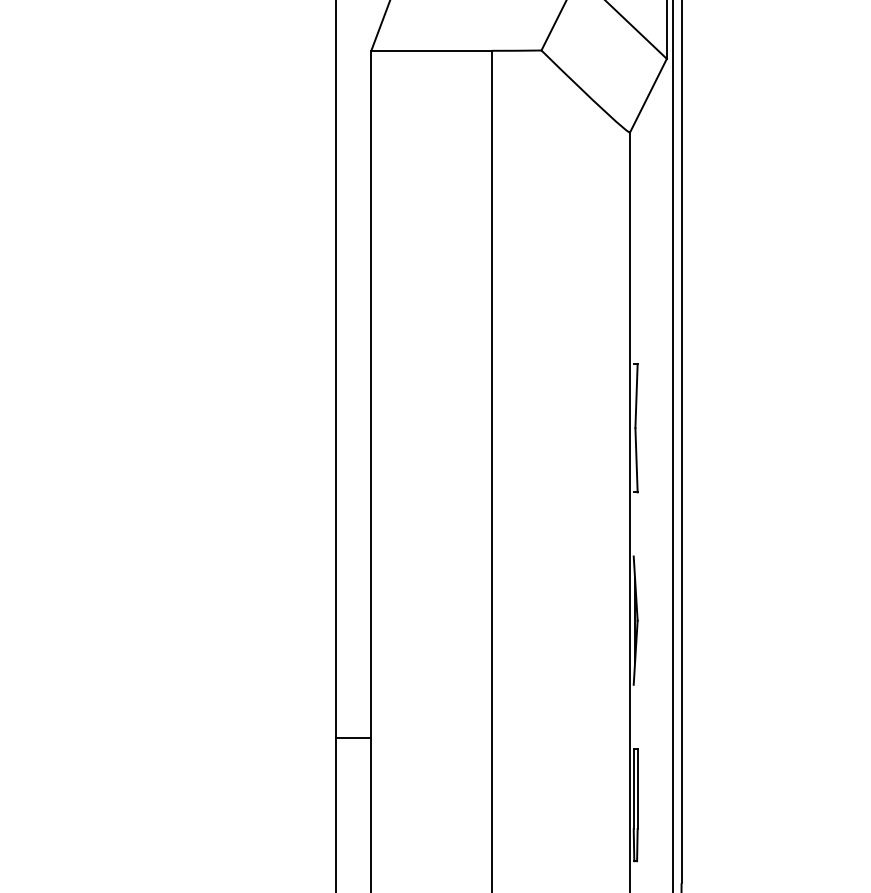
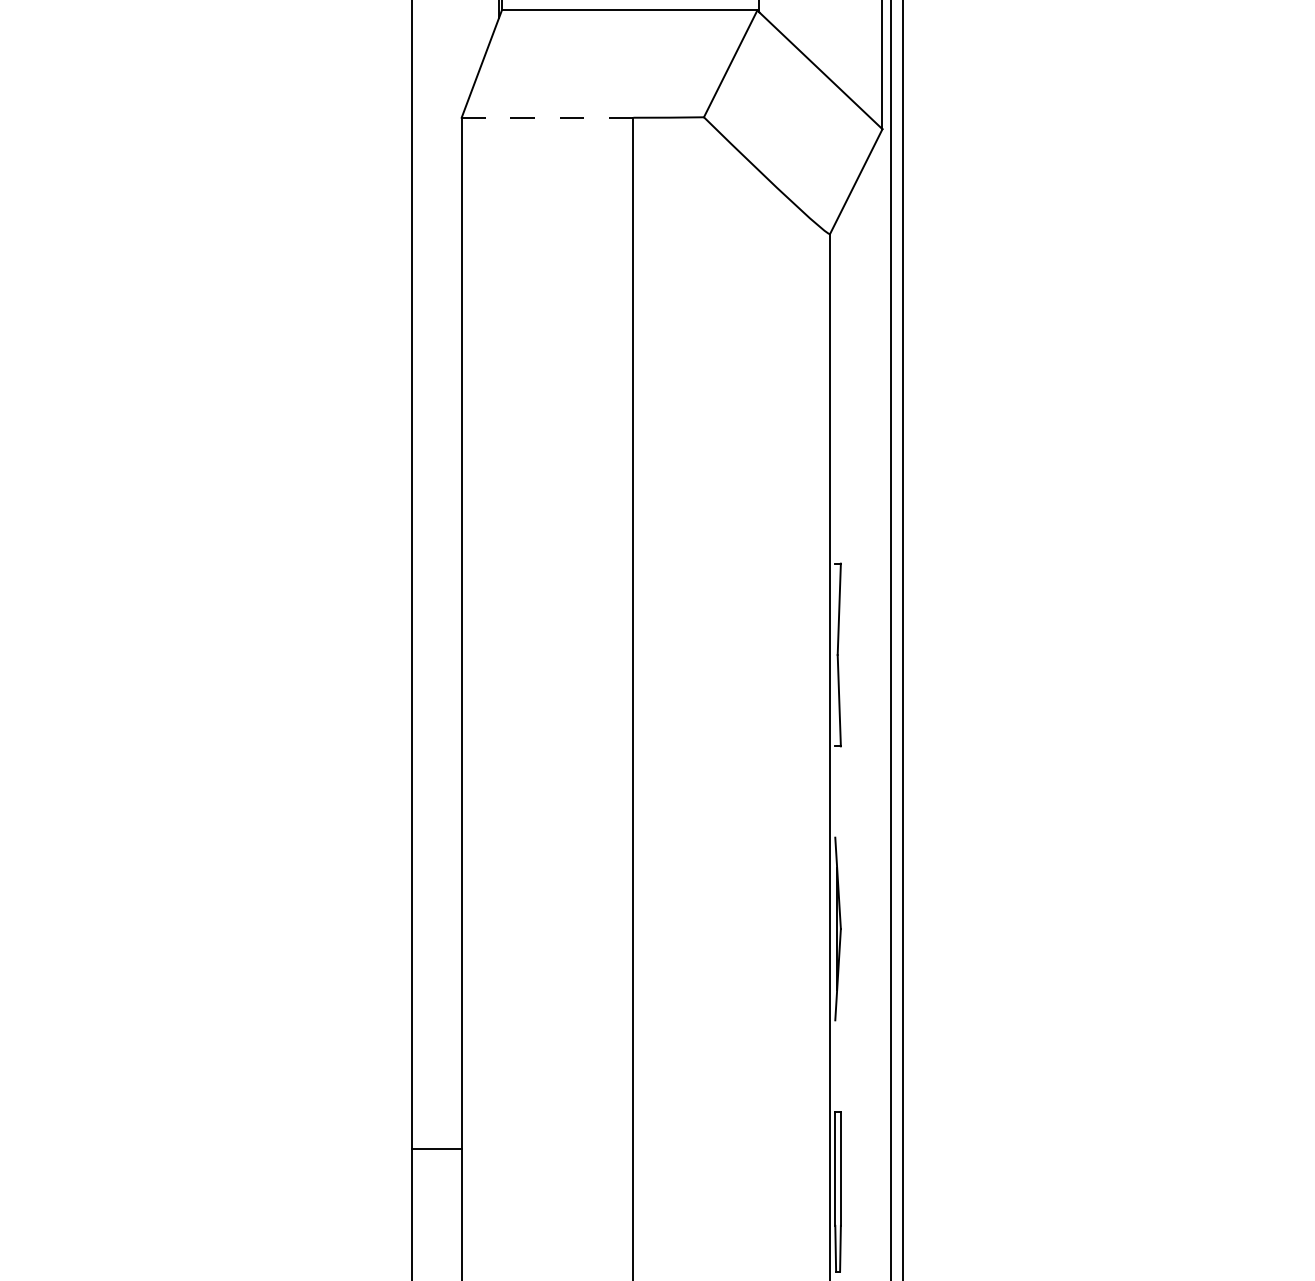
line: (431, 50) -> (547, 117), solid -> dashed
line: (353, 738) -> (436, 1148), moved

